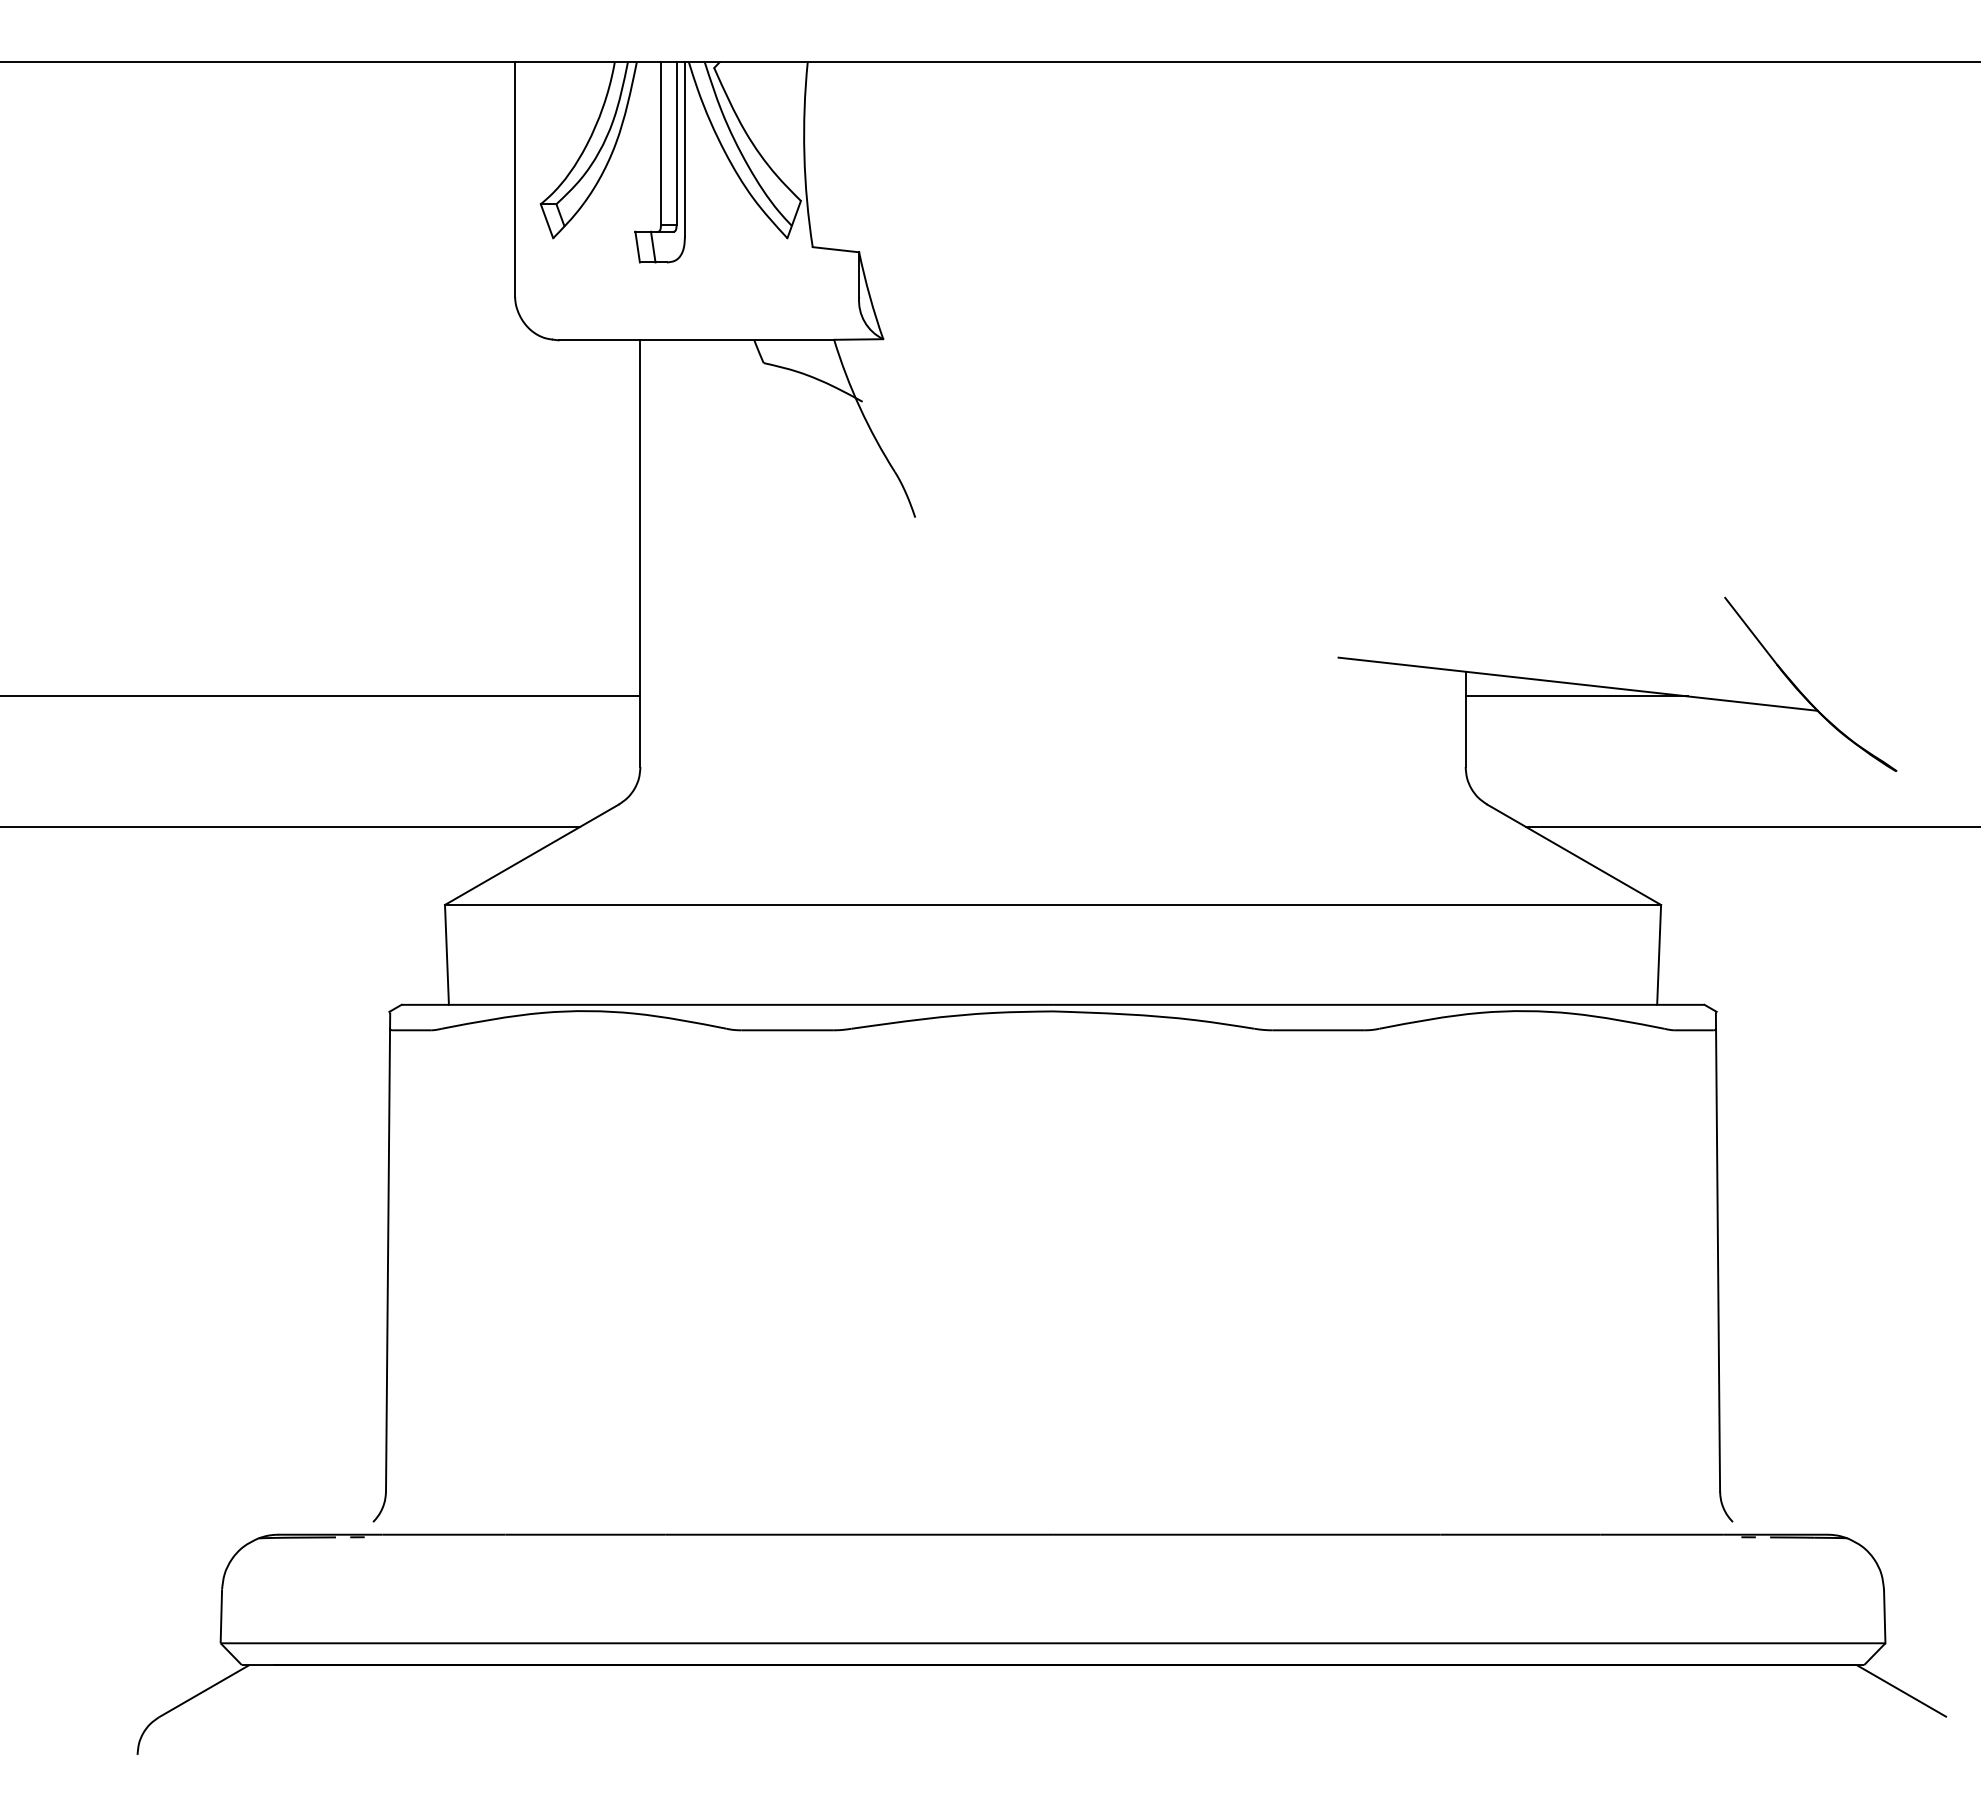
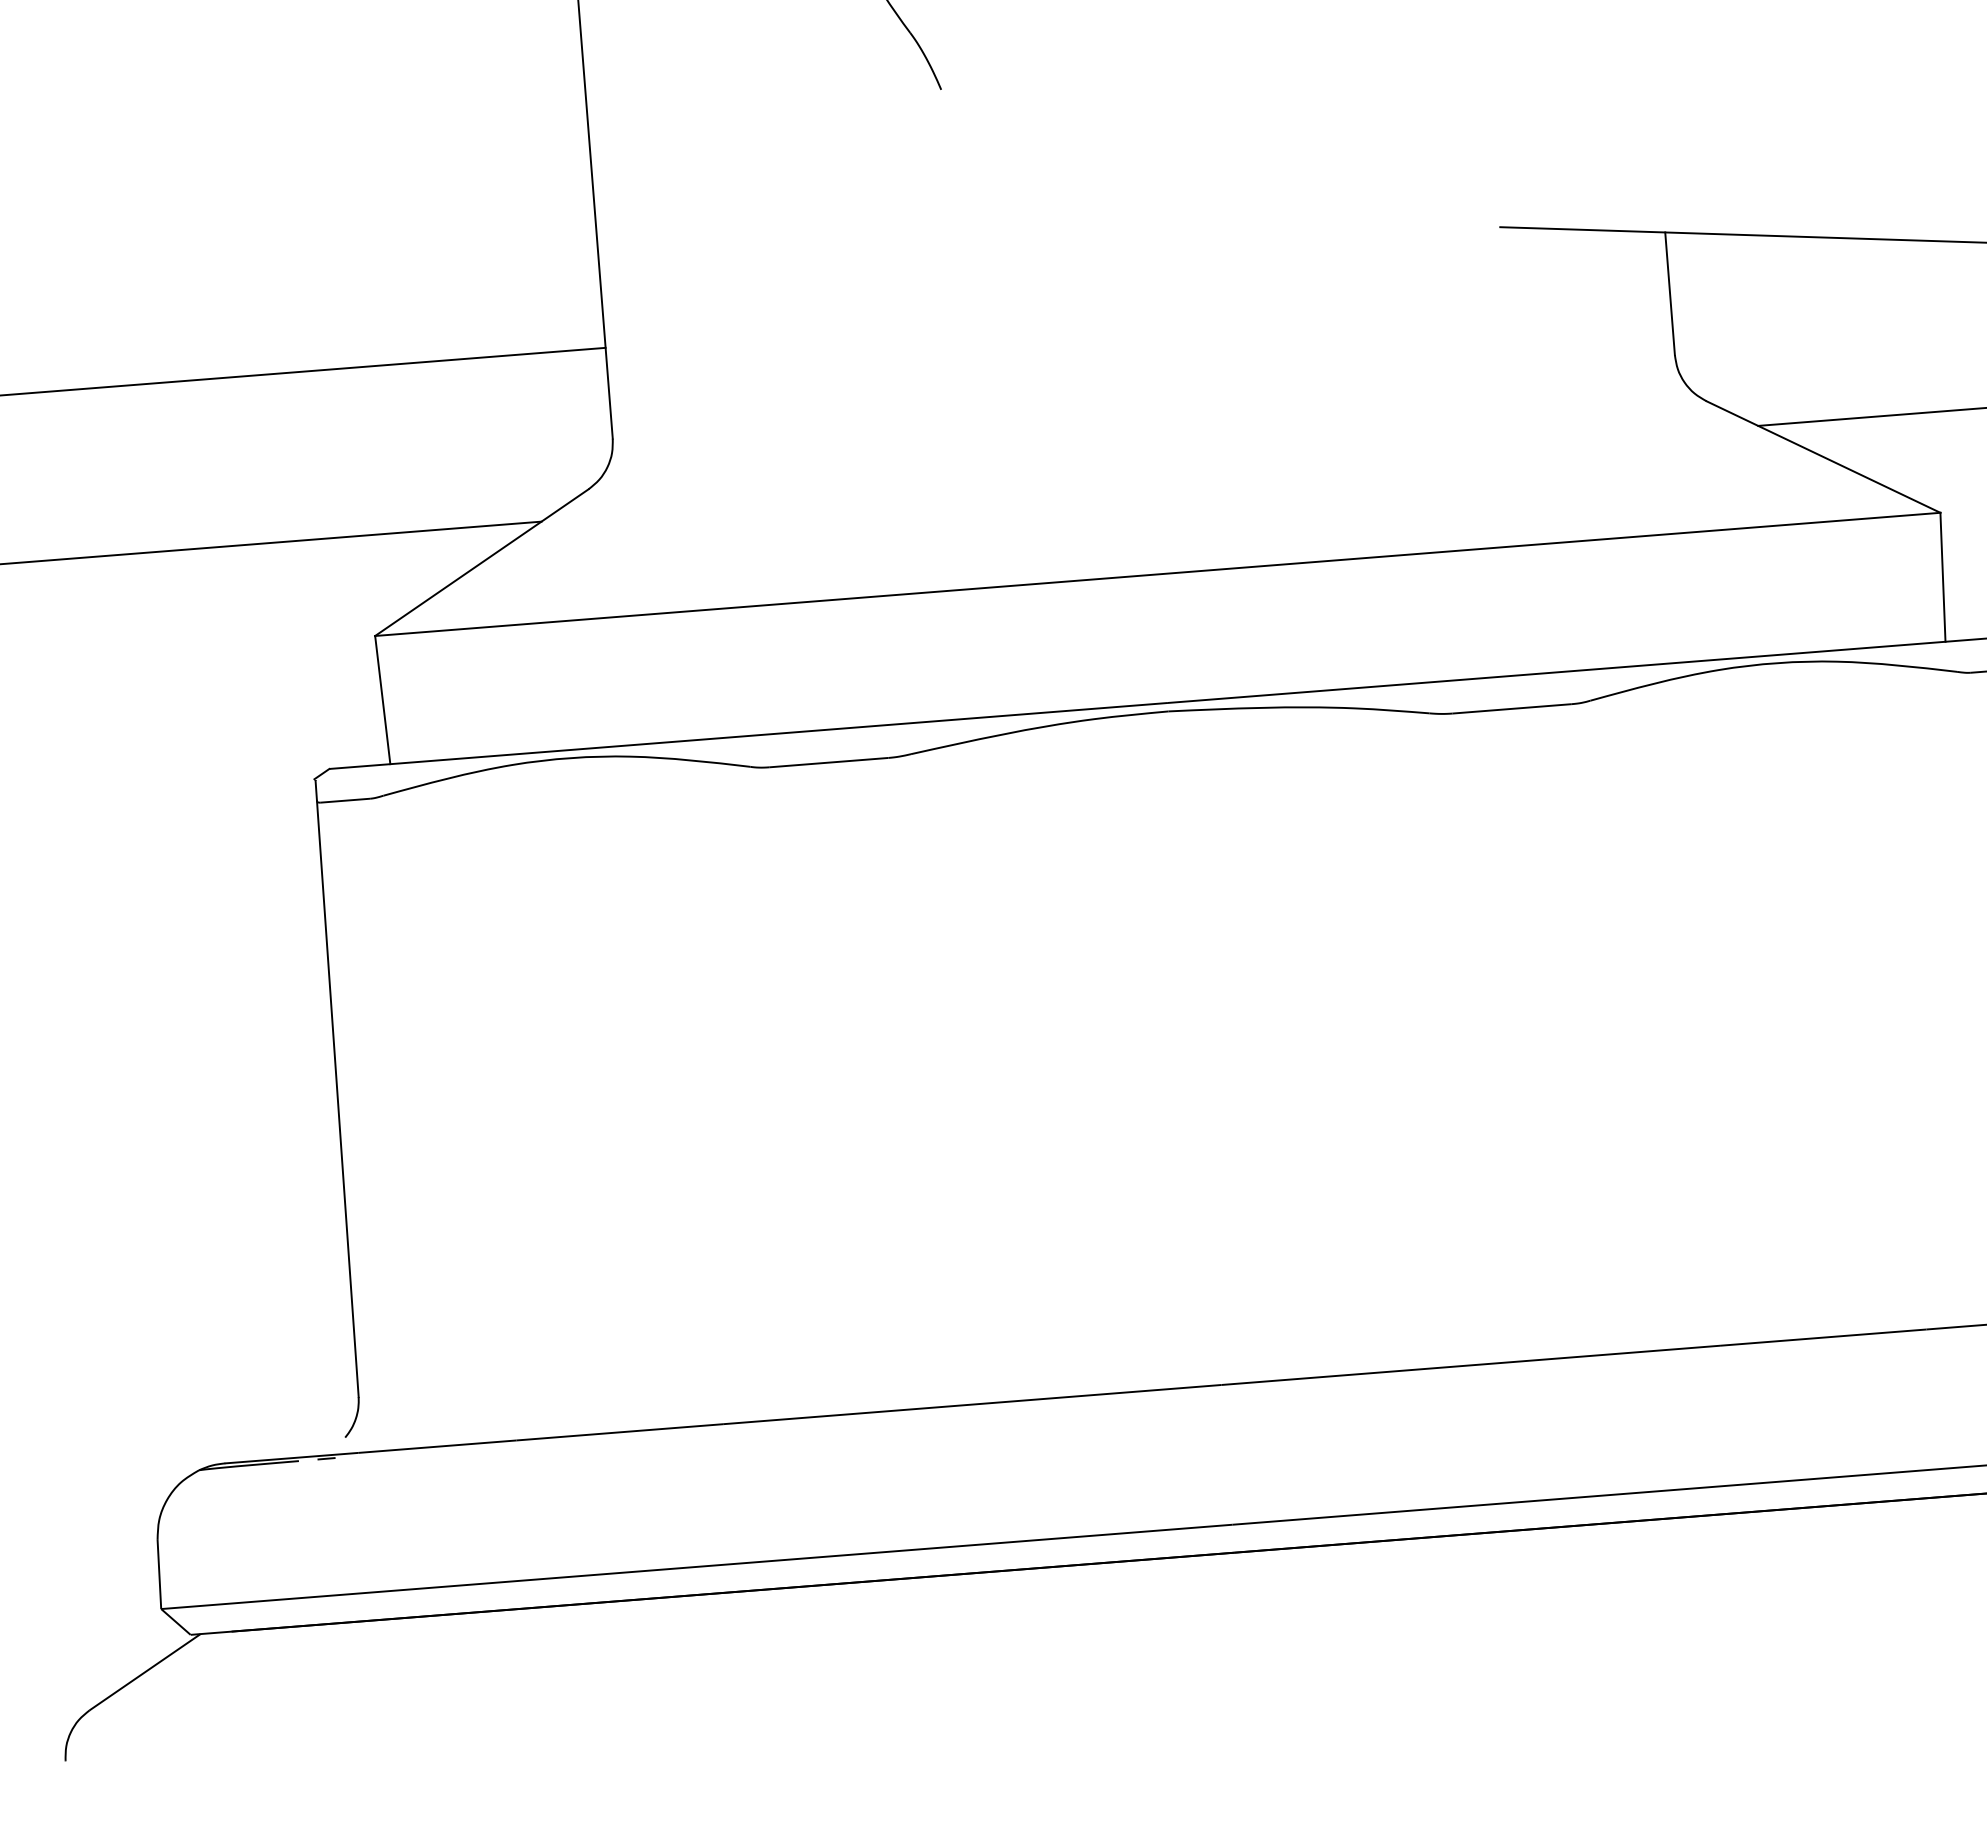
line: (1576, 696) -> (1810, 253), removed

